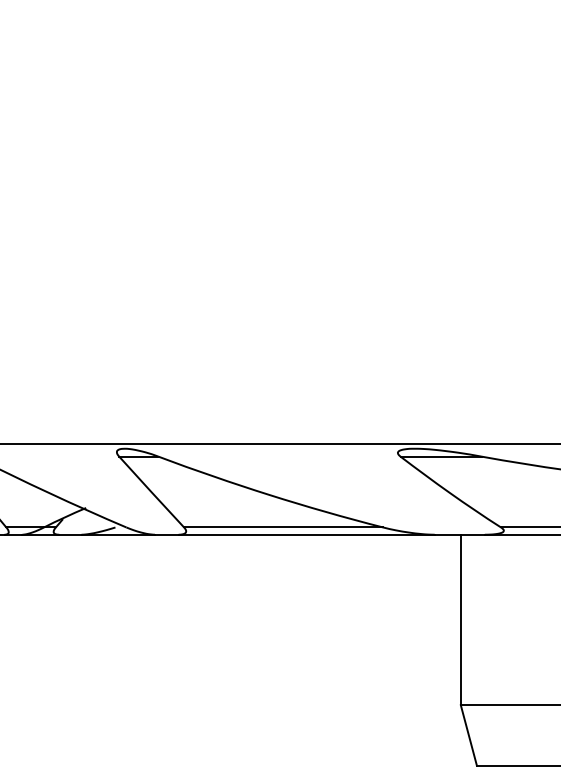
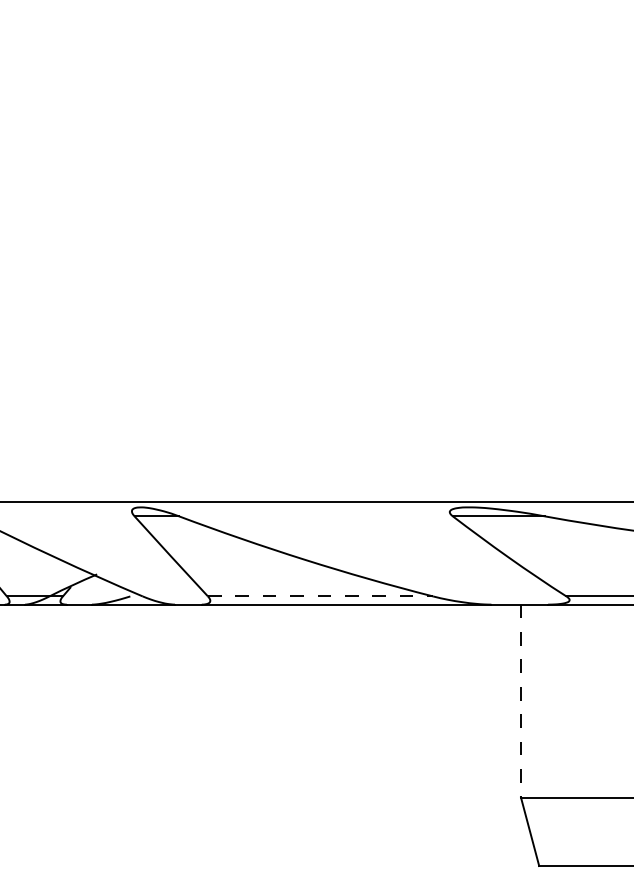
line: (283, 527) -> (320, 596), solid -> dashed
line: (460, 620) -> (520, 701), solid -> dashed

